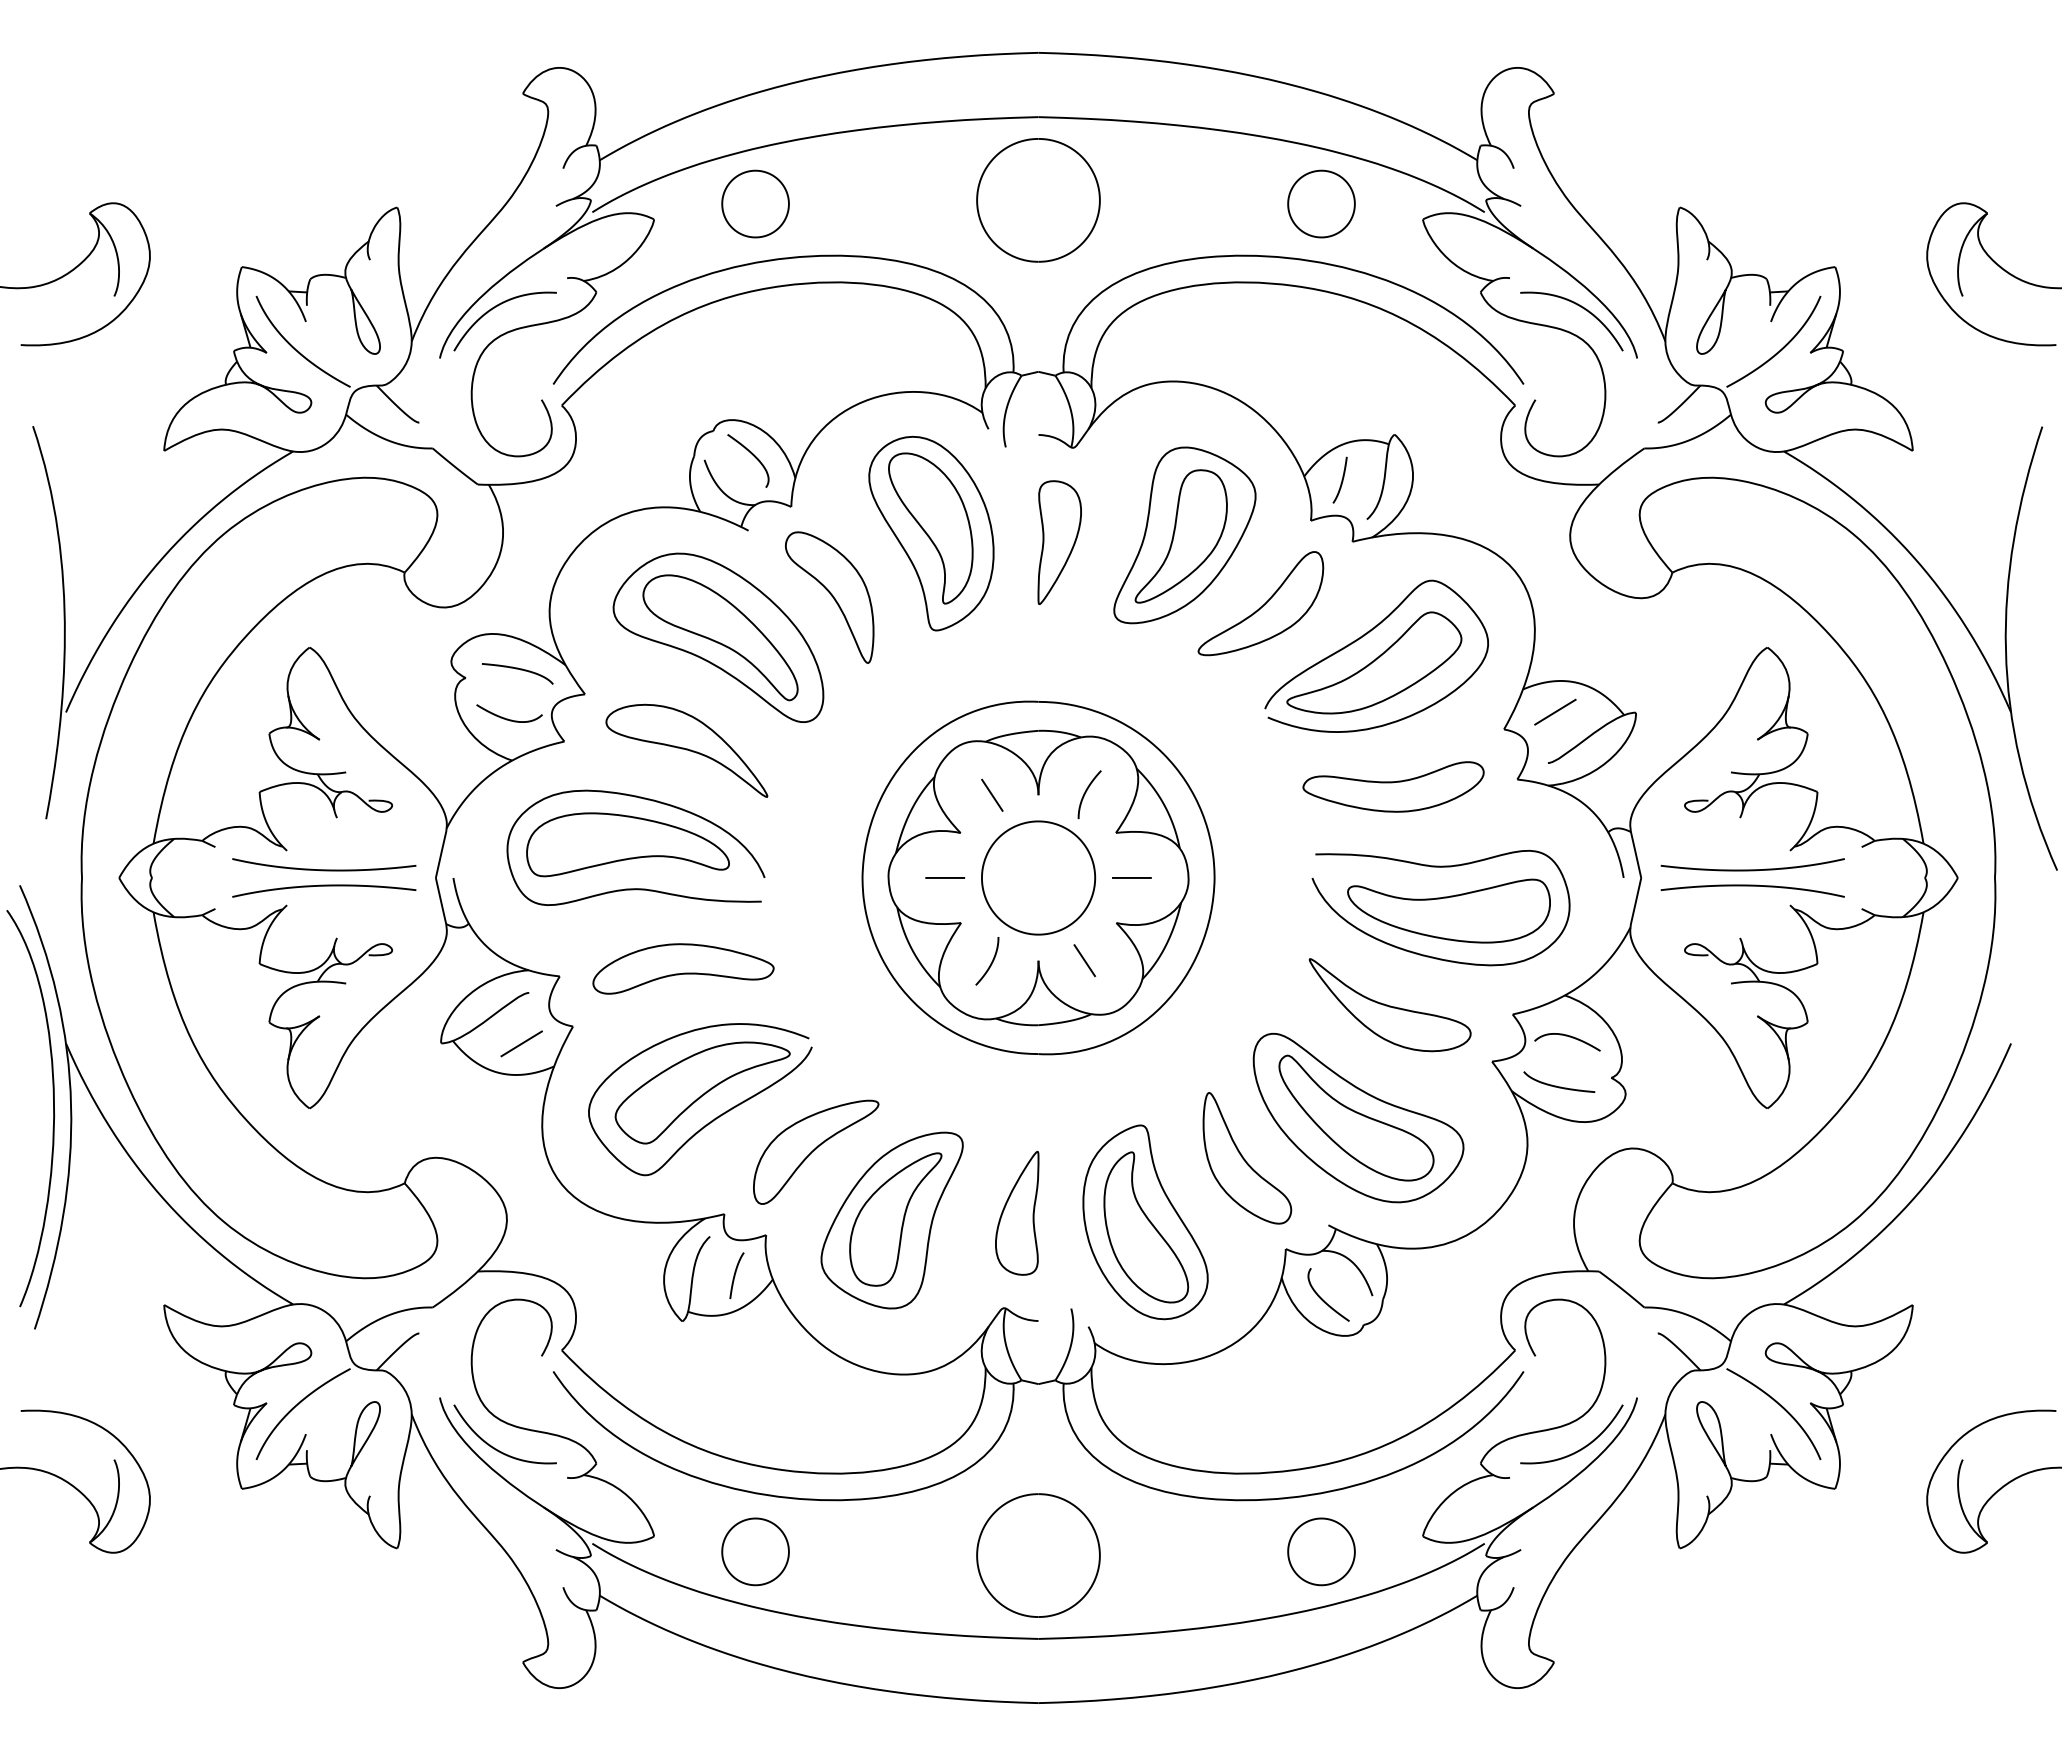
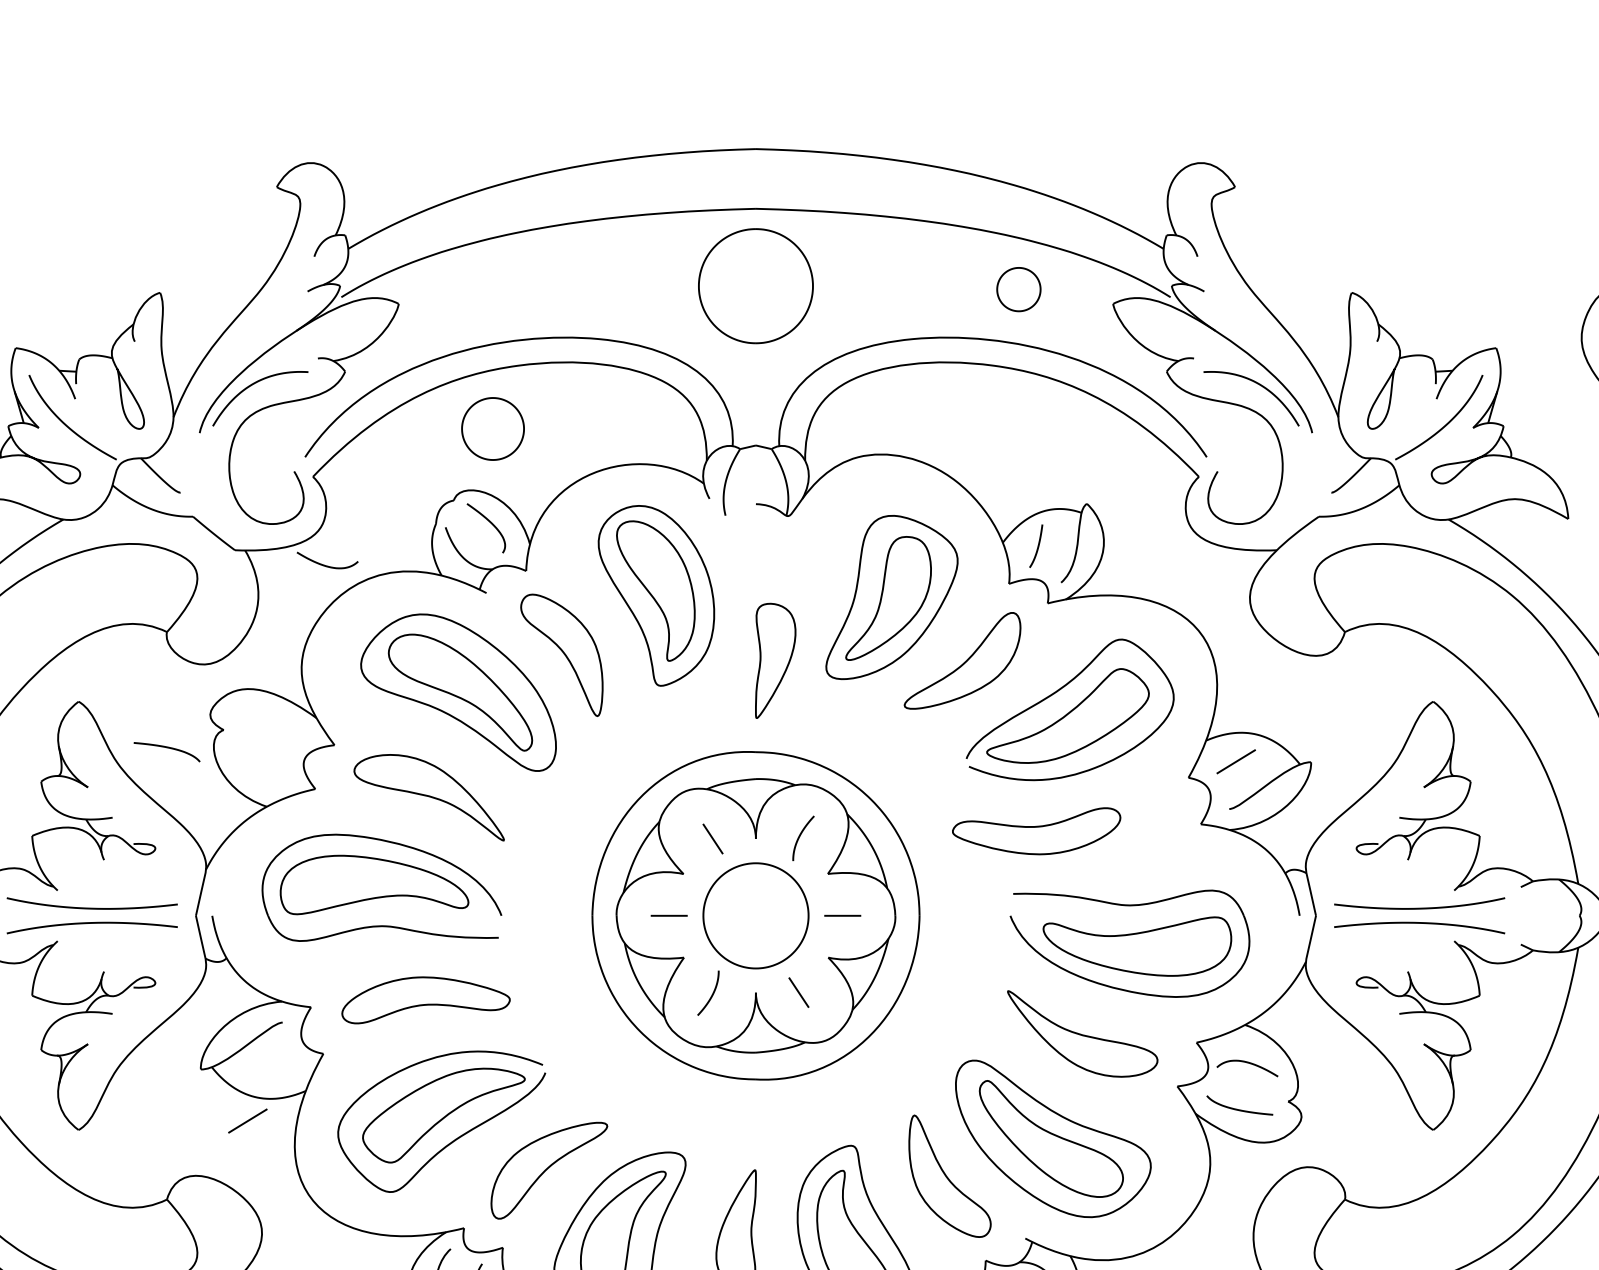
part: (755, 203) -> (492, 428), moved
part: (1321, 203) -> (1018, 289), size x0.7
part: (1059, 542) -> (775, 660), moved
curve: (517, 669) -> (166, 748), moved
curve: (507, 718) -> (325, 565), moved
part: (1393, 786) -> (1036, 830), moved
line: (521, 1043) -> (247, 1120), moved

